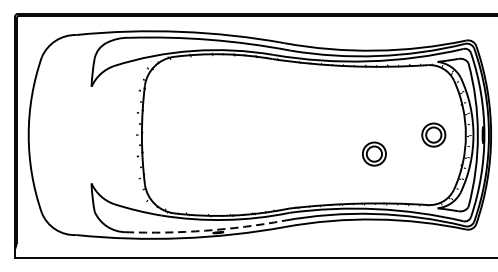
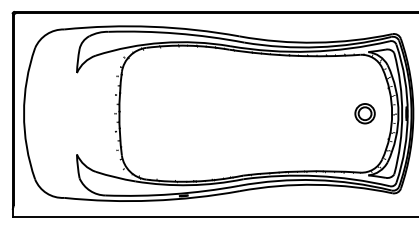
part: (373, 153) -> (314, 129), removed
arc: (205, 231) -> (172, 194), dashed -> solid

